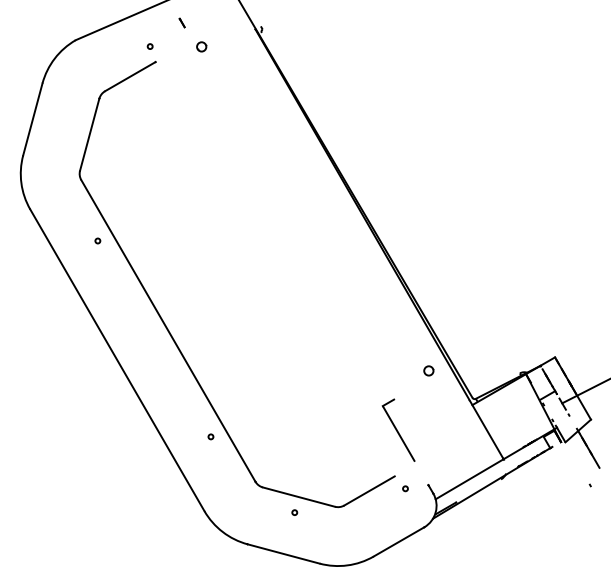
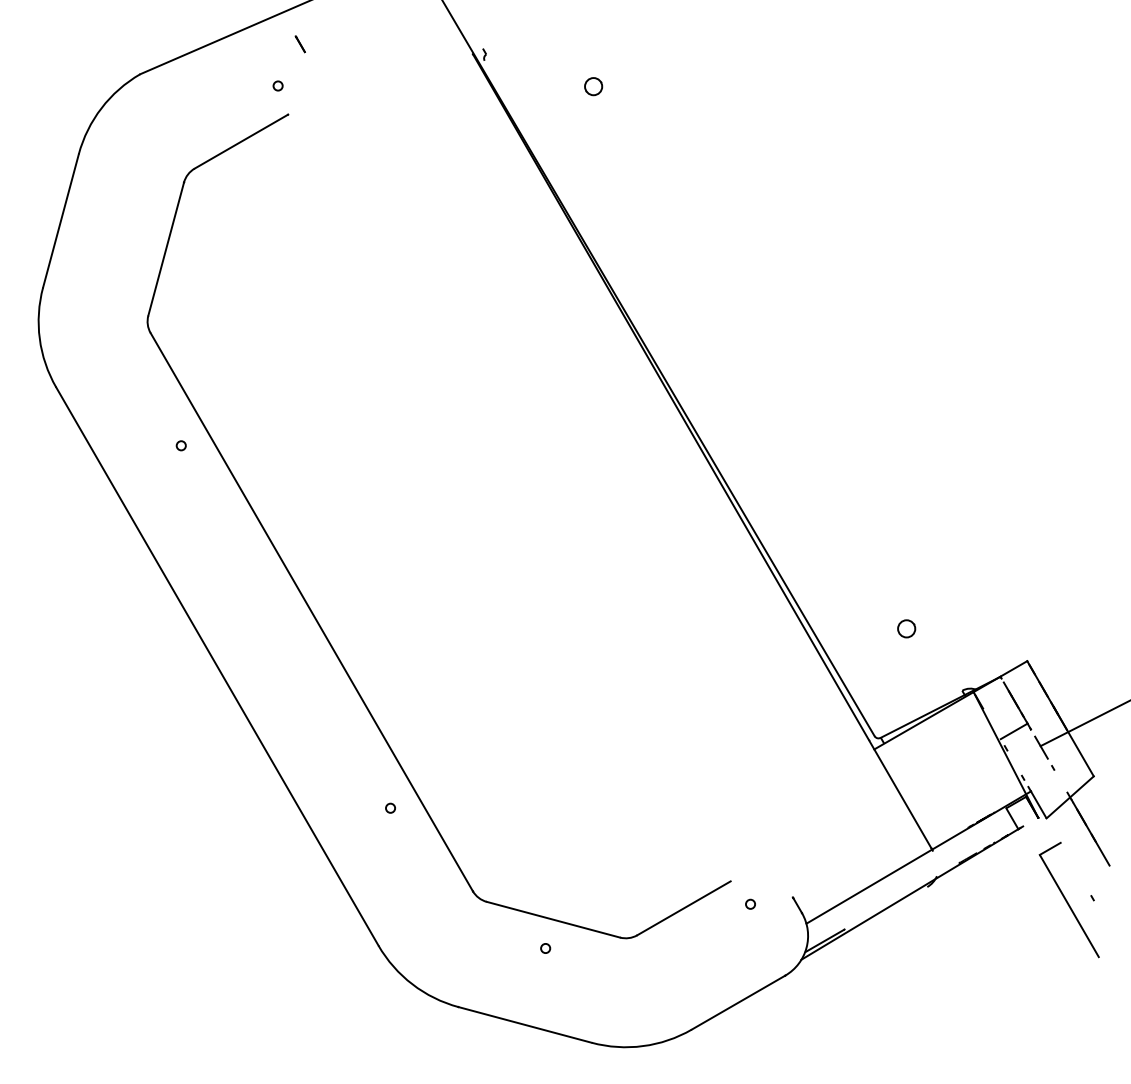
part: (181, 22) -> (299, 43), moved
circle: (201, 46) -> (593, 85), moved
circle: (428, 370) -> (905, 628), moved
part: (398, 429) -> (1068, 898), moved

